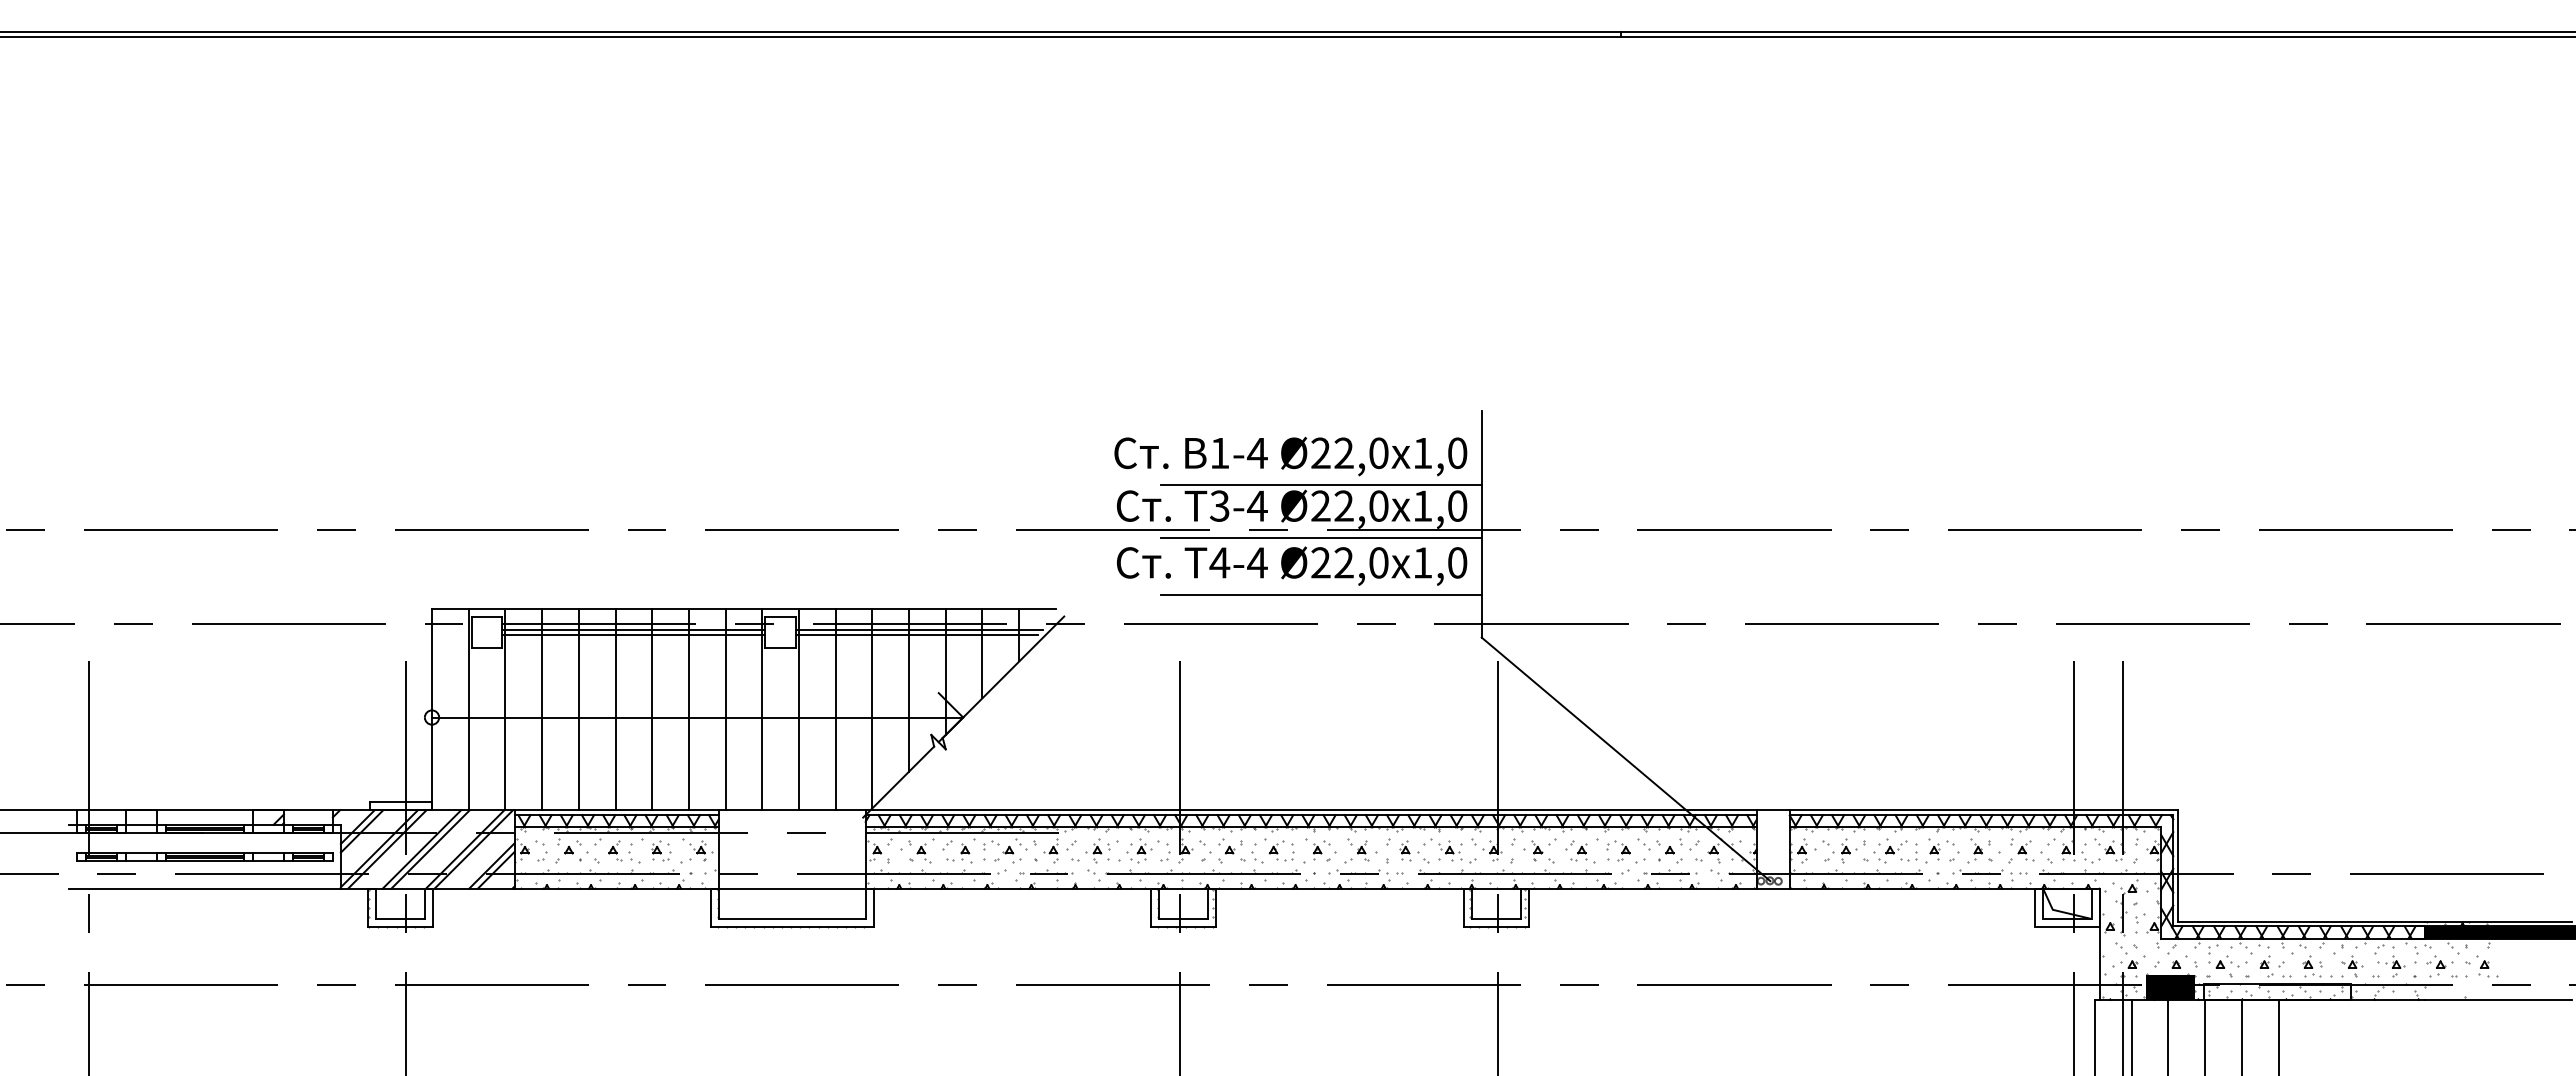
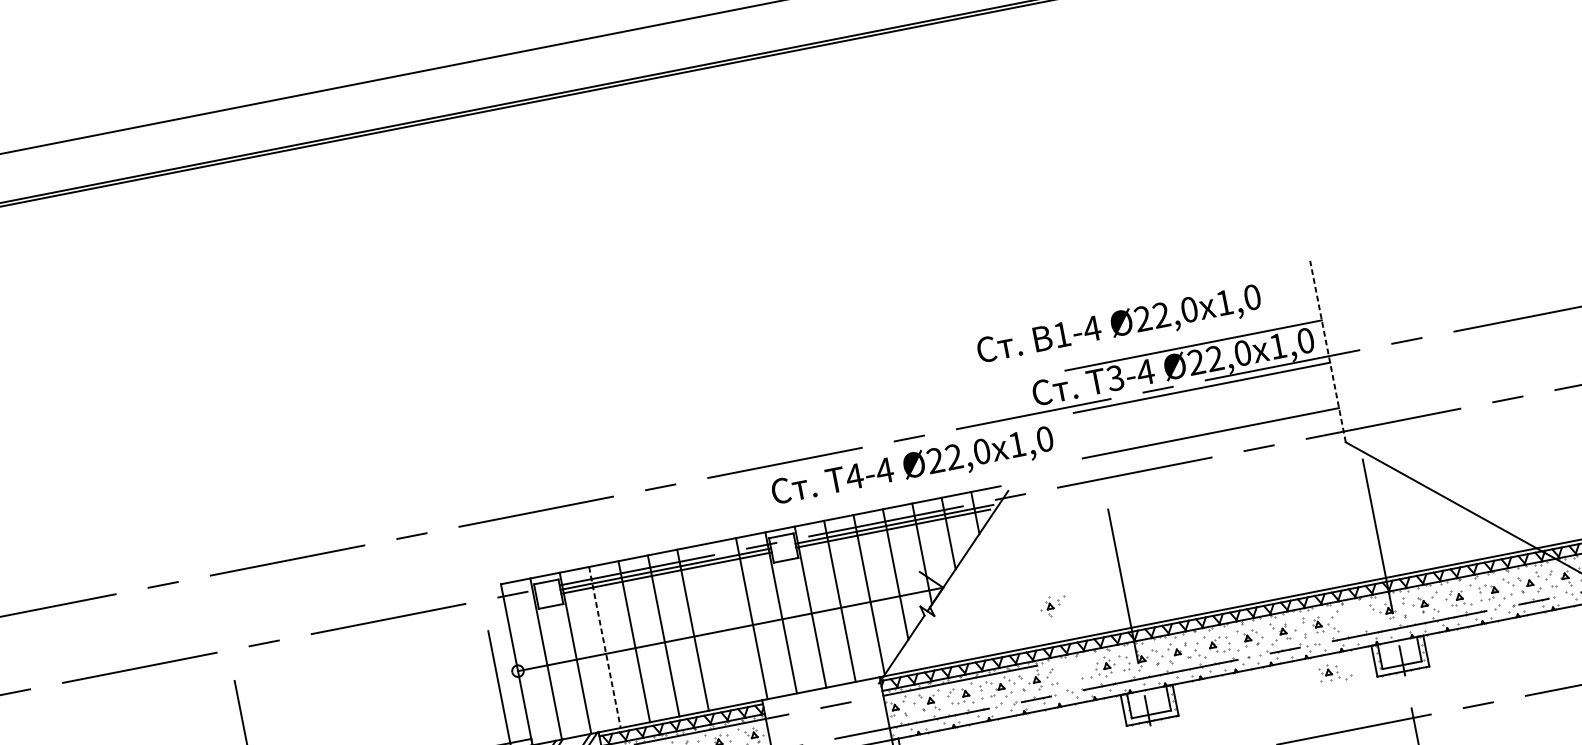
text: (1290, 456) -> (1119, 326), moved
line: (1481, 523) -> (1327, 350), solid -> dashed
text: (1292, 565) -> (913, 467), moved
line: (542, 709) -> (605, 647), solid -> dashed
line: (688, 709) -> (722, 624), removed
part: (1101, 850) -> (1053, 605), moved
part: (1457, 851) -> (1335, 672), moved

